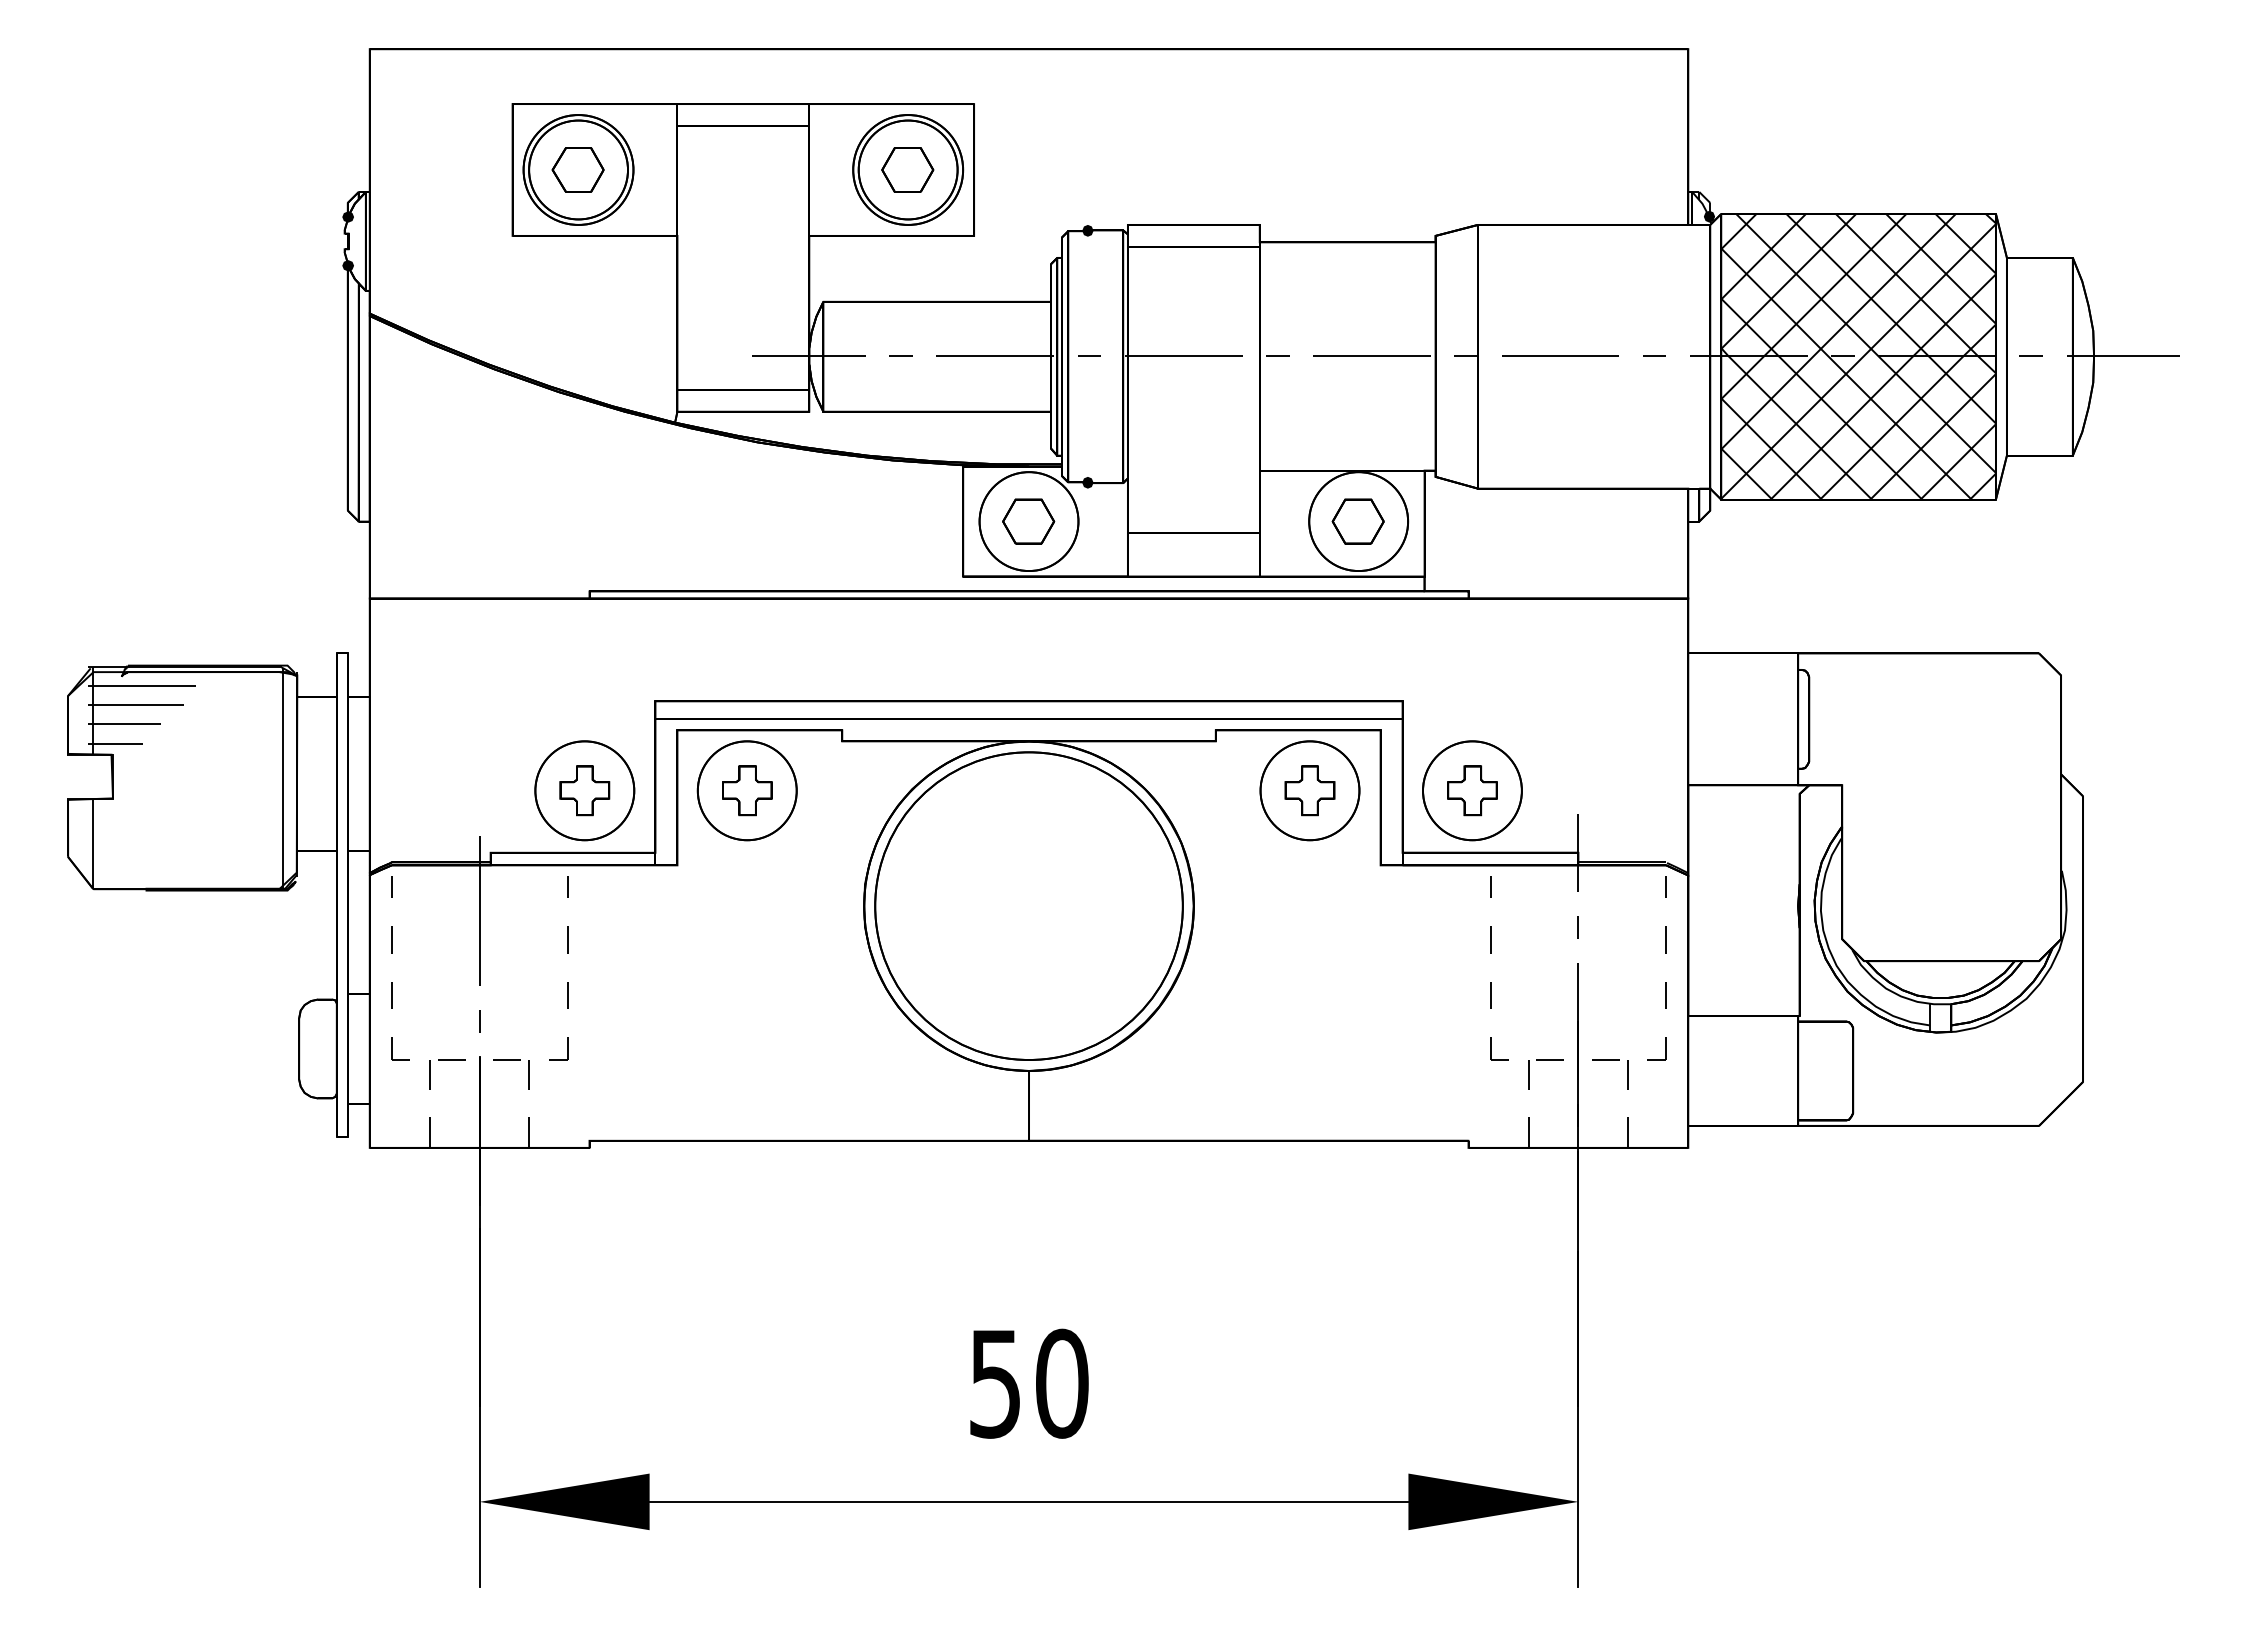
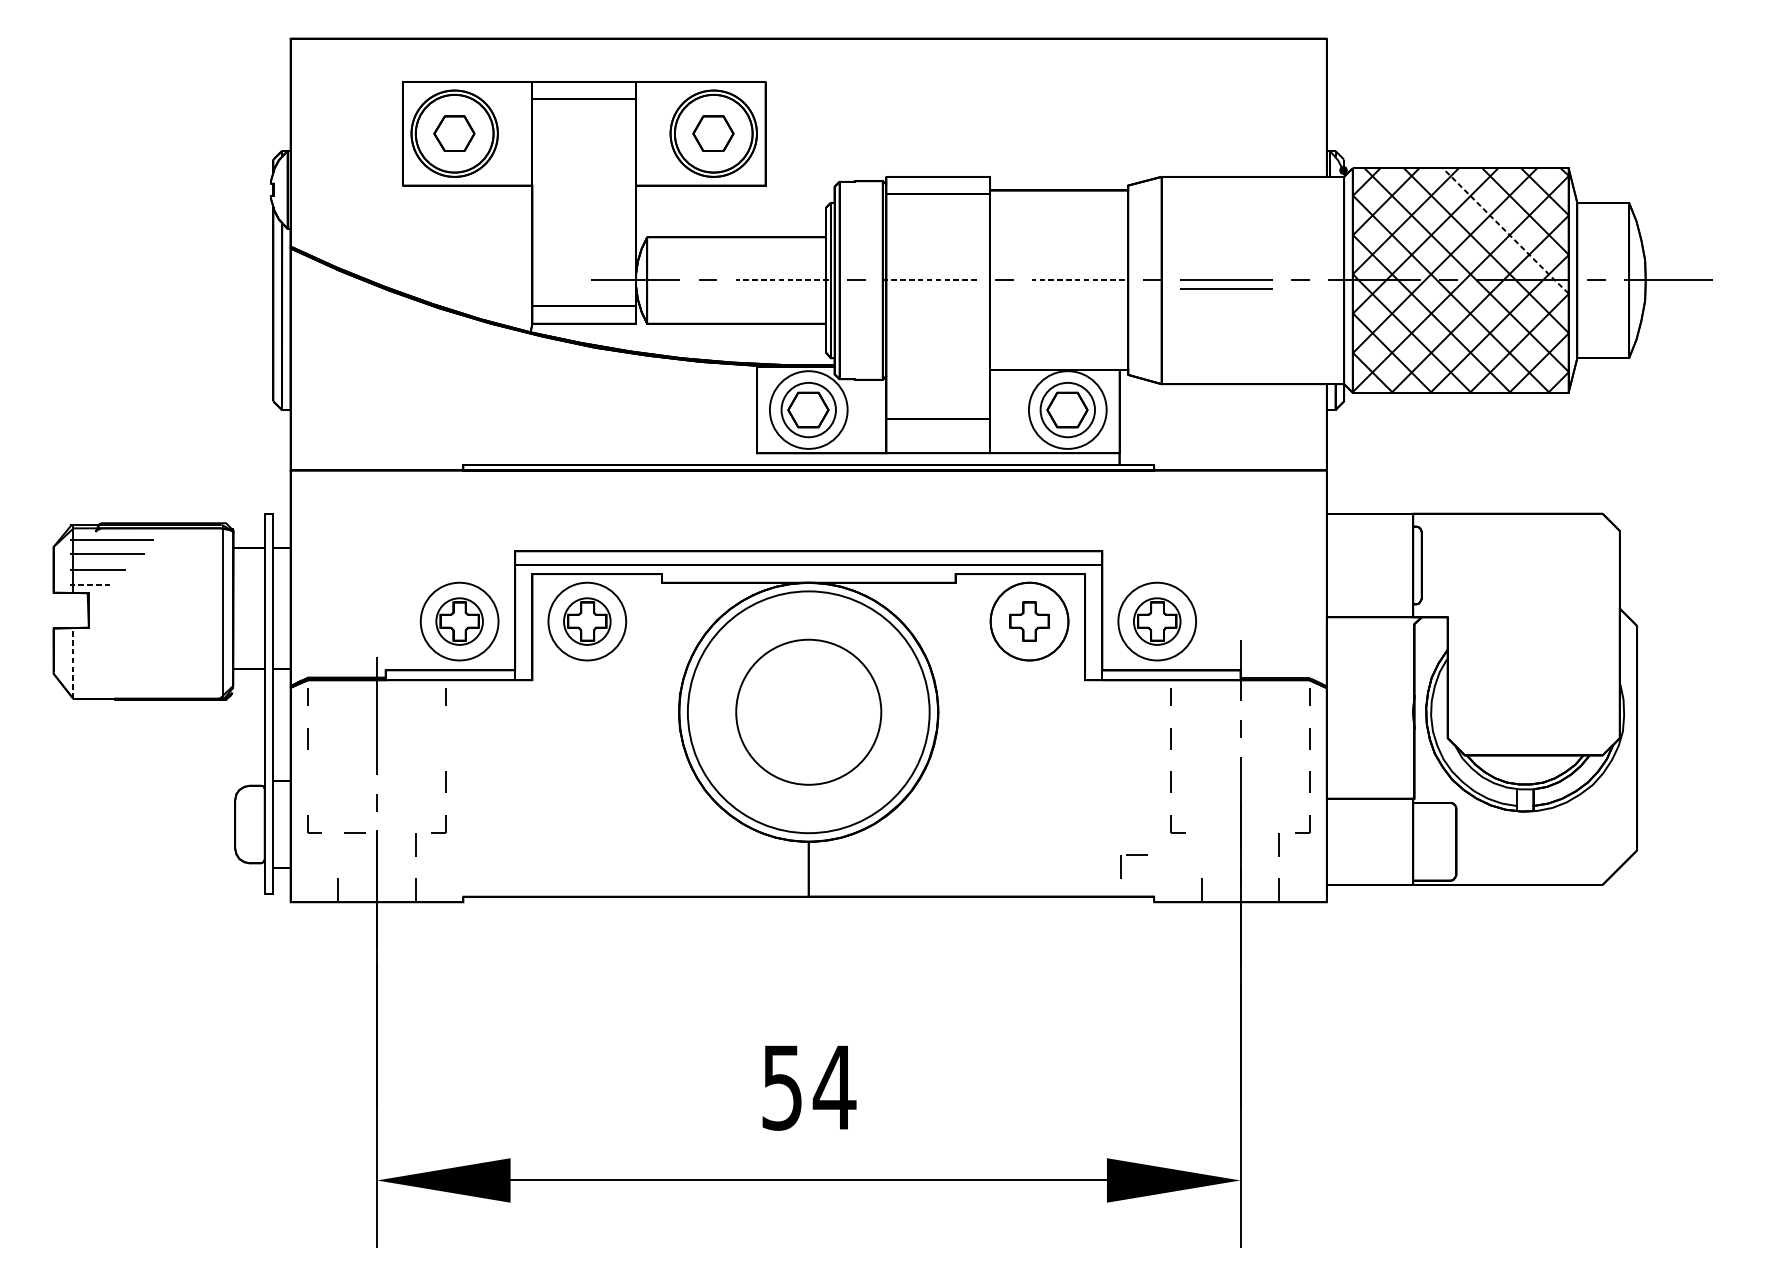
fill: (348, 216) -> (273, 170), removed
fill: (1087, 230) -> (854, 181), removed
fill: (348, 265) -> (273, 208), removed
line: (1915, 293) -> (1505, 230), solid -> dashed
line: (995, 356) -> (782, 280), solid -> dashed
line: (1183, 356) -> (930, 280), solid -> dashed
line: (1372, 356) -> (1078, 280), solid -> dashed
line: (1560, 367) -> (1226, 288), added
fill: (1087, 482) -> (854, 379), removed
circle: (1028, 521) -> (808, 409), size x0.7
circle: (1358, 521) -> (1067, 409), size x0.7
line: (116, 744) -> (91, 585), solid -> dashed
circle: (584, 790) -> (459, 621), size x0.6
circle: (746, 790) -> (586, 621), size x0.6
circle: (1472, 790) -> (1157, 621), size x0.6
line: (93, 843) -> (73, 663), solid -> dashed
circle: (1028, 905) -> (808, 711), size x0.6
line: (567, 939) -> (446, 738), removed
line: (391, 995) -> (307, 782), removed
line: (506, 1059) -> (398, 832), removed
line: (1605, 1059) -> (1261, 832), removed
part: (1545, 1060) -> (1133, 855), moved
line: (429, 1074) -> (337, 844), removed
text: (1061, 1383) -> (834, 1087), 50 -> 54

